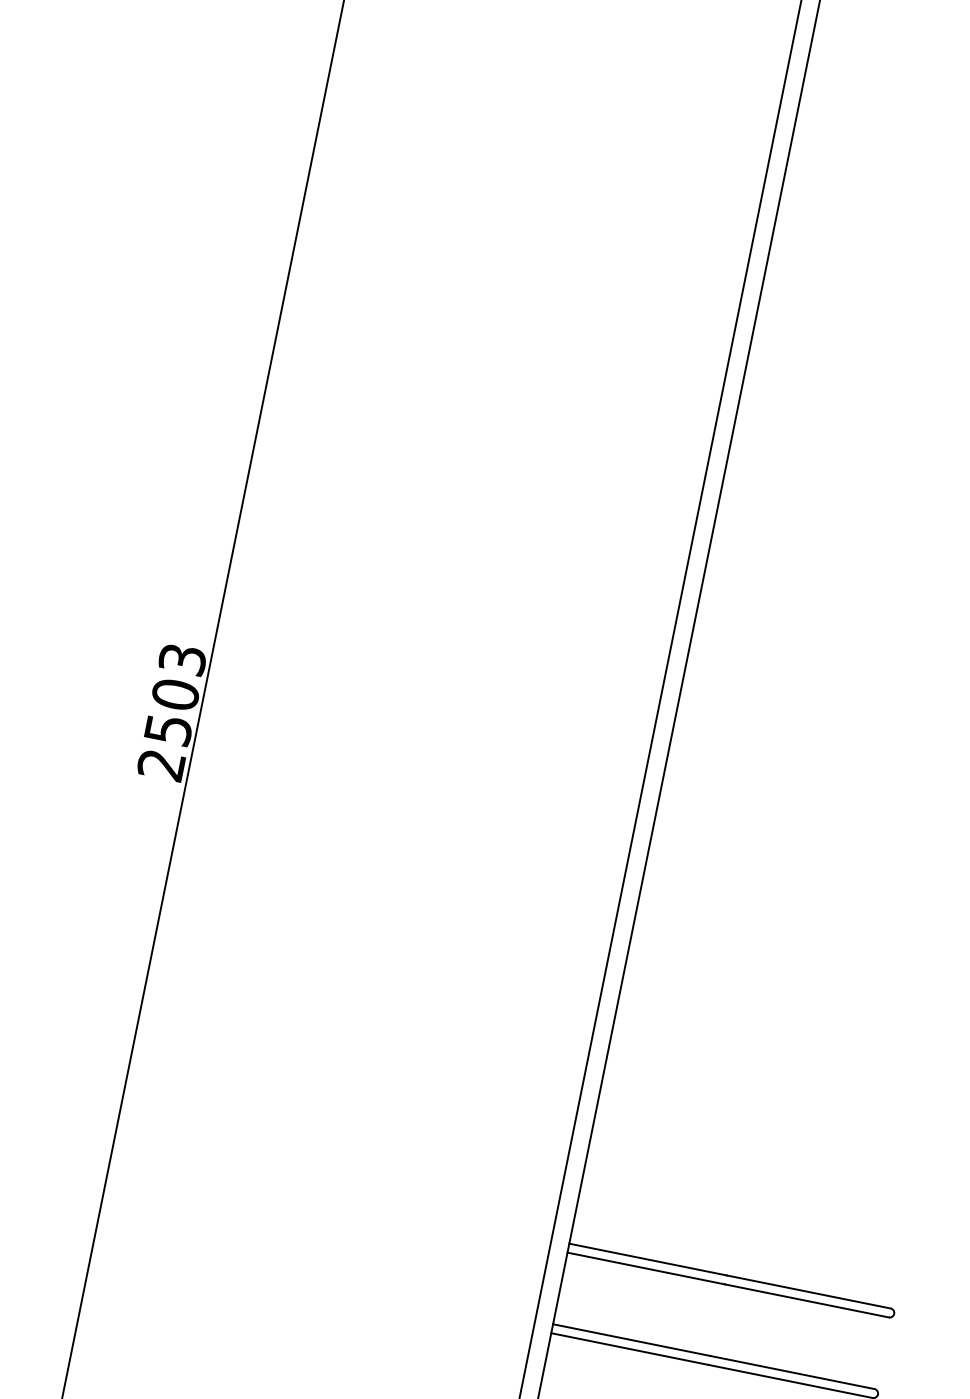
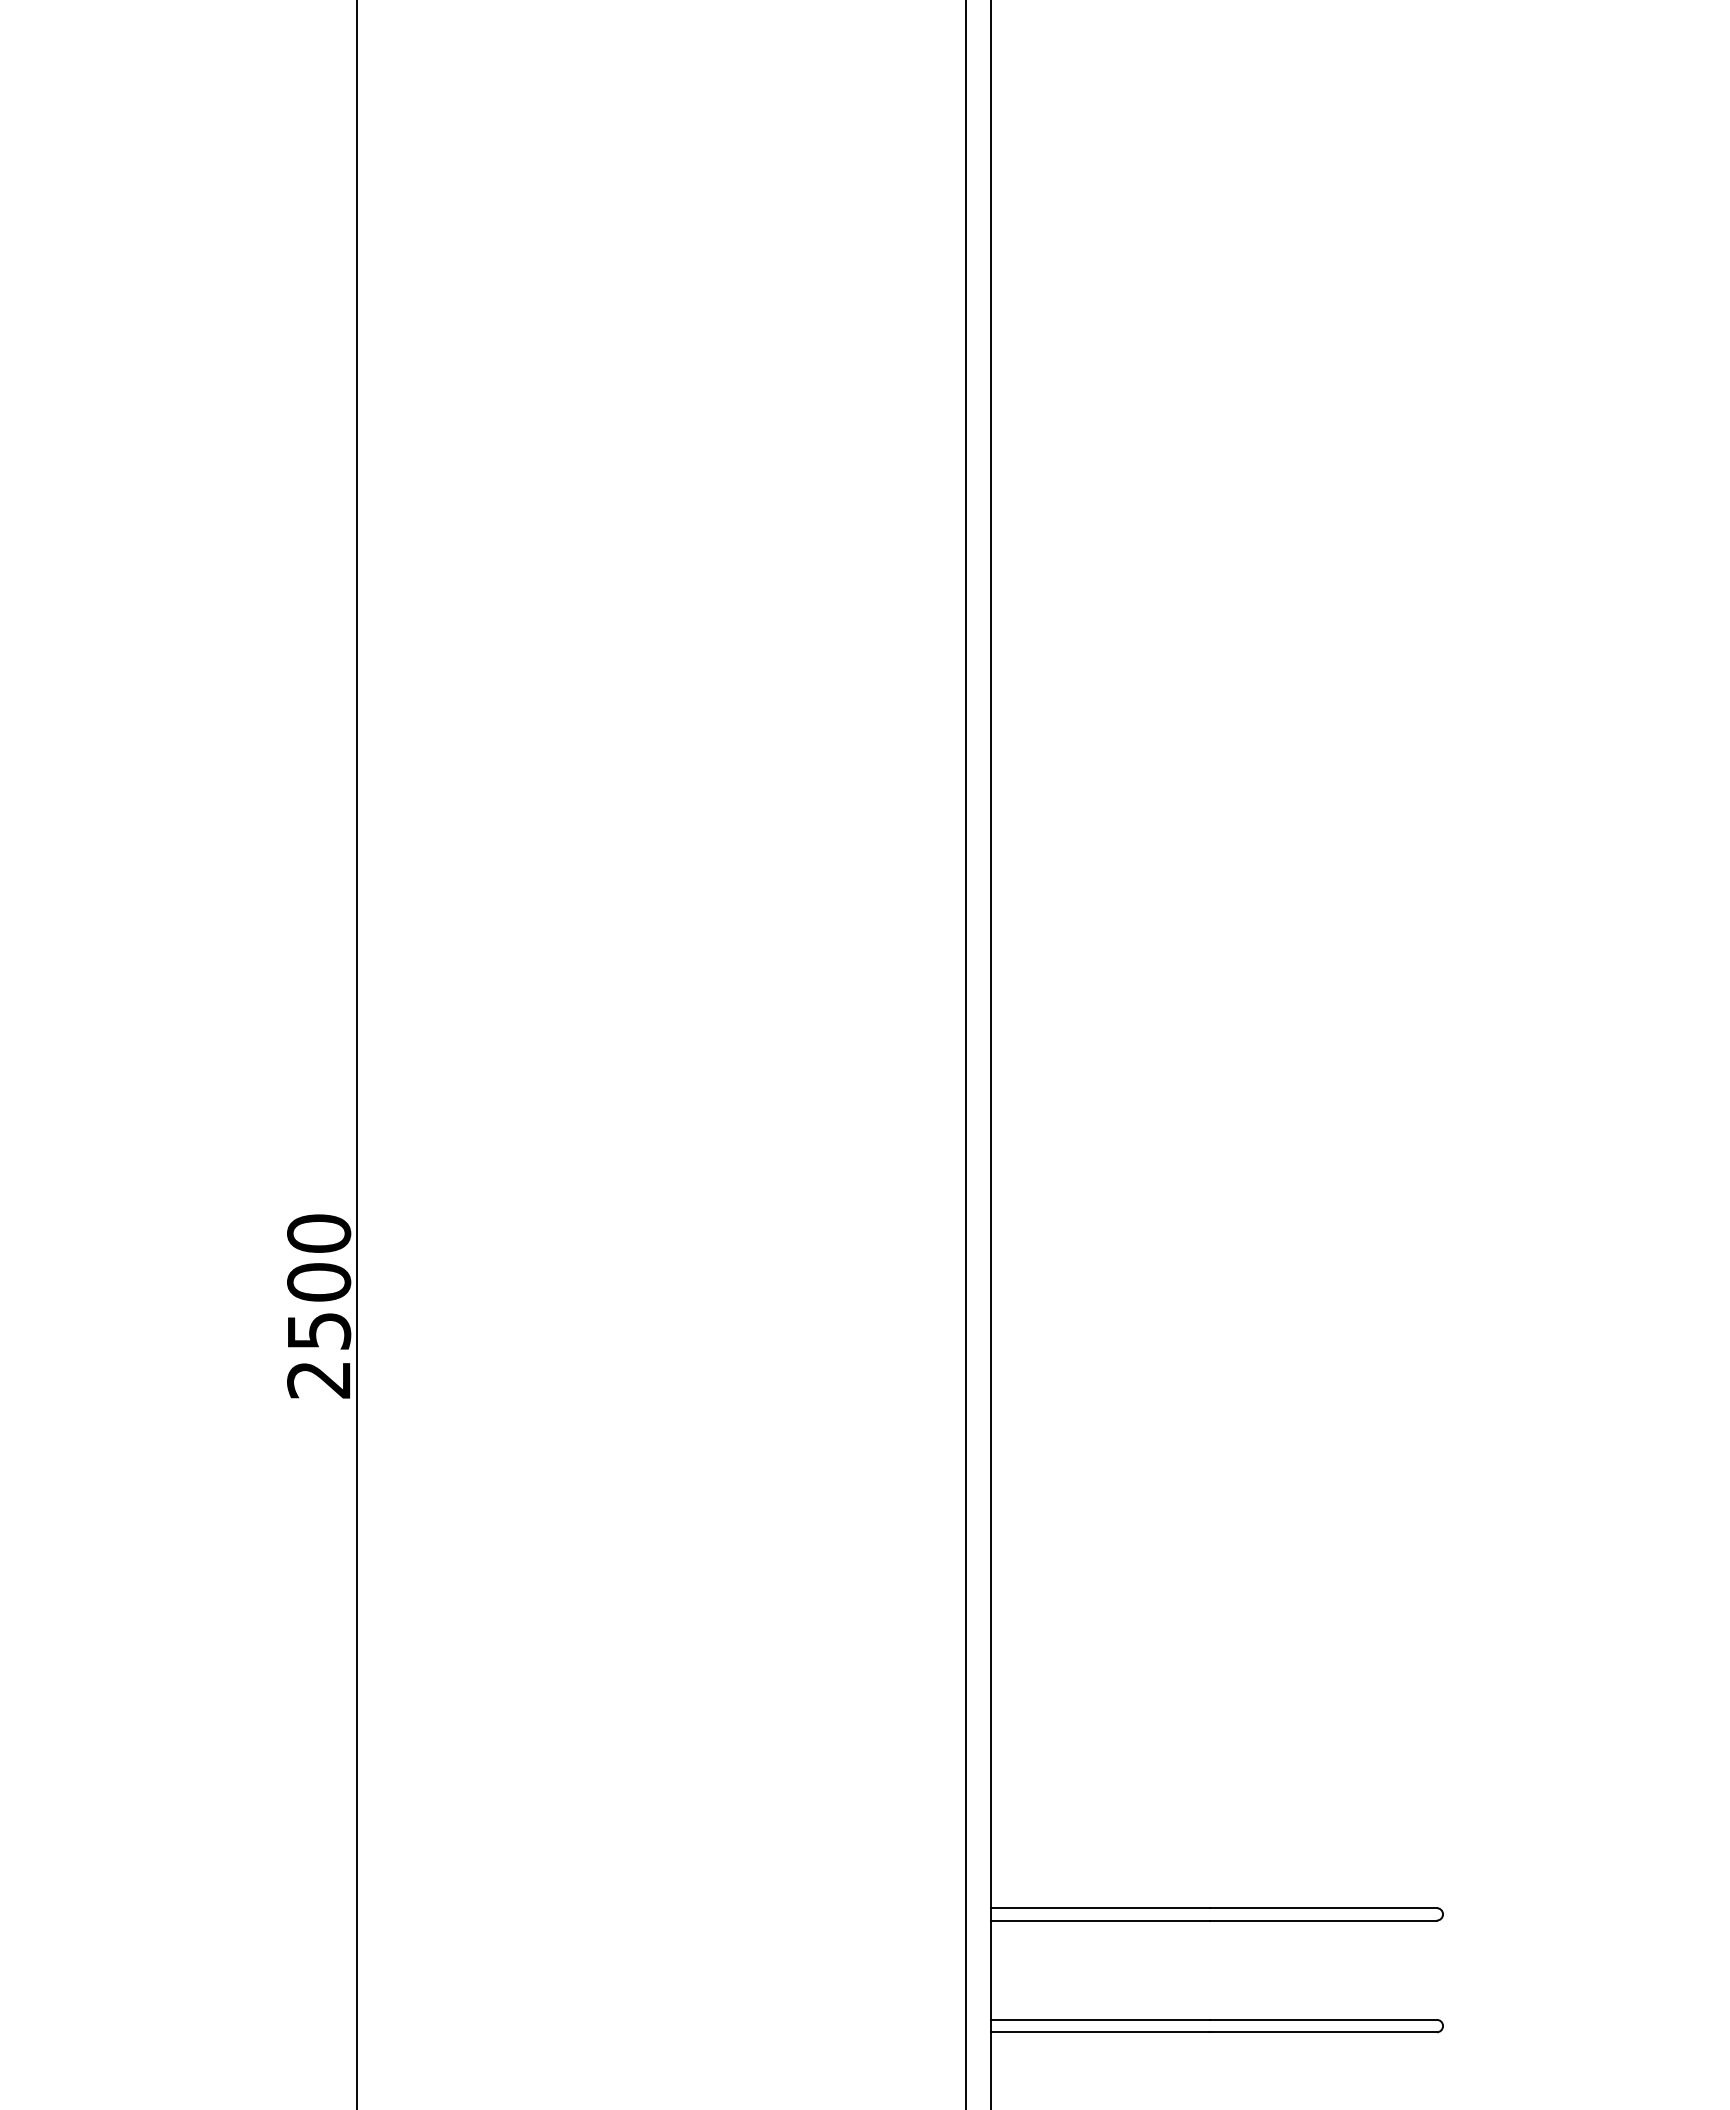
text: (183, 659) -> (319, 1233), 2503 -> 2500

